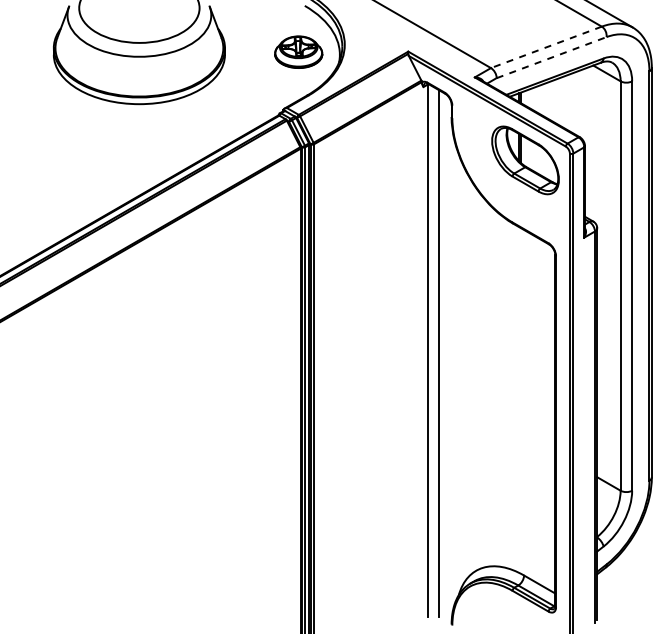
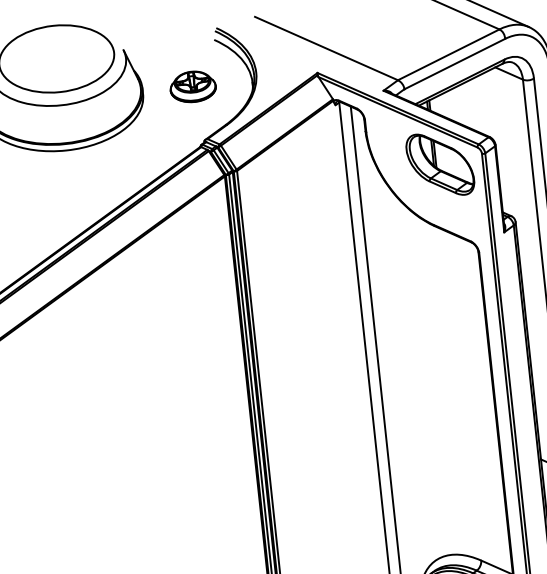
line: (545, 47) -> (447, 55), dashed -> solid
part: (298, 51) -> (192, 86), moved
line: (551, 57) -> (454, 63), dashed -> solid

